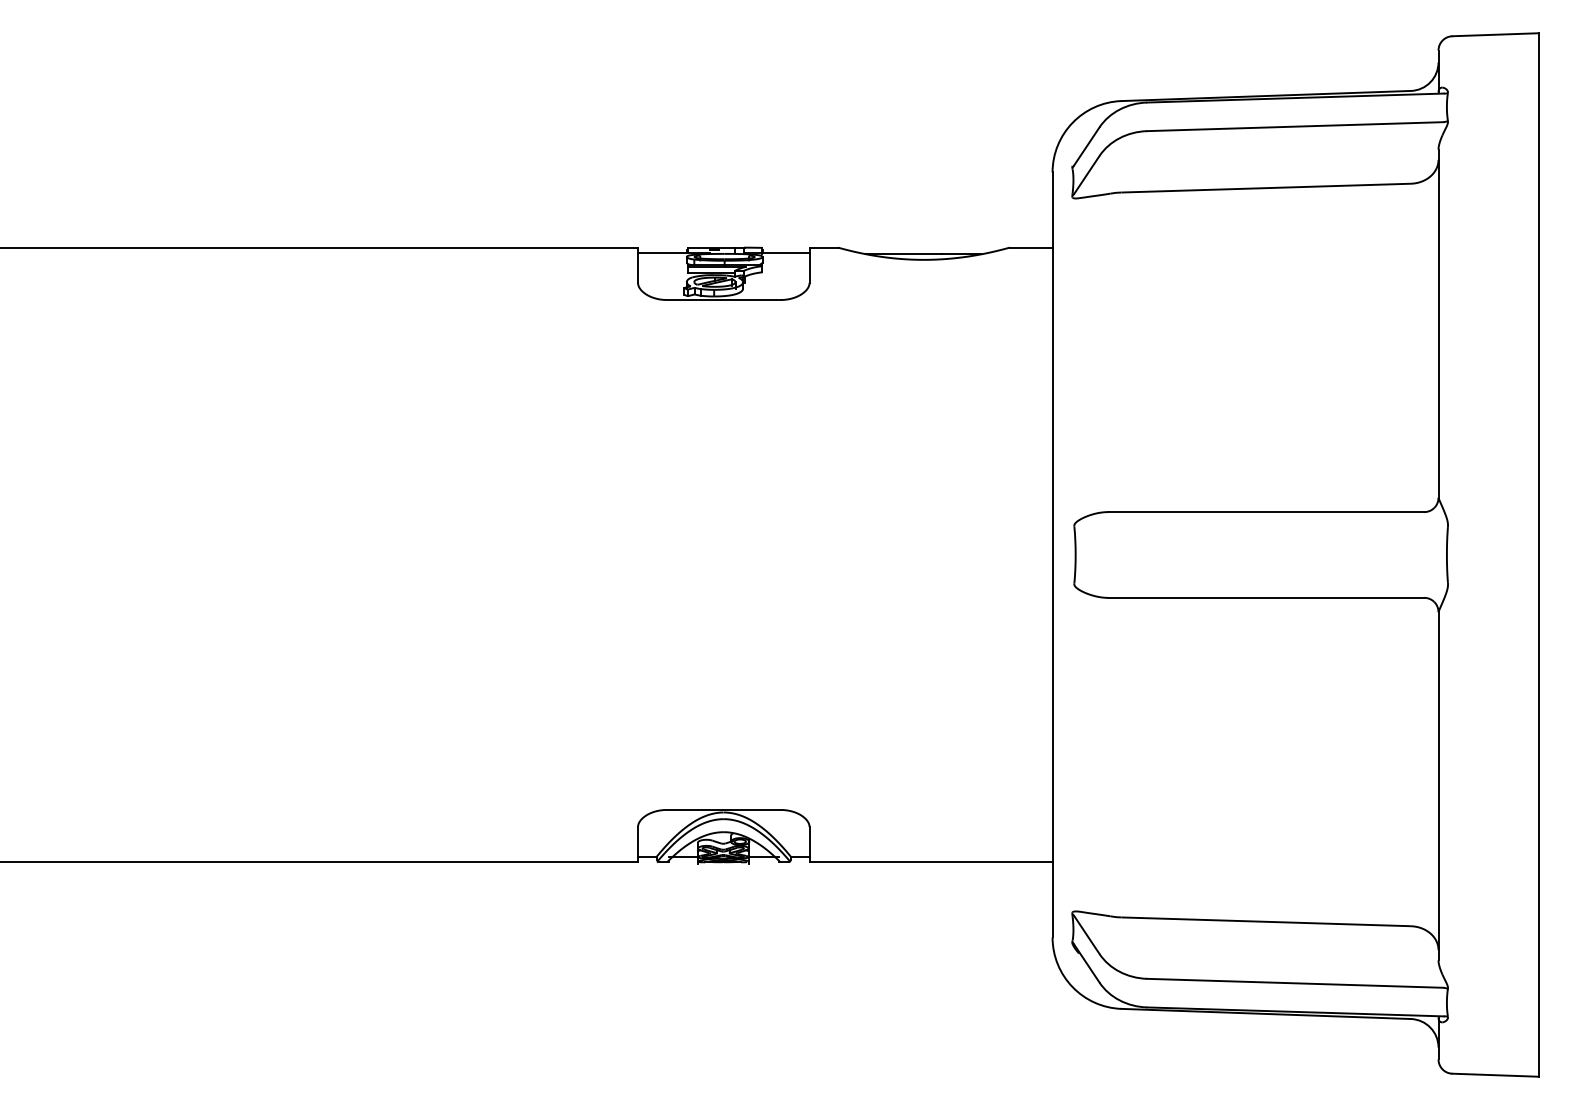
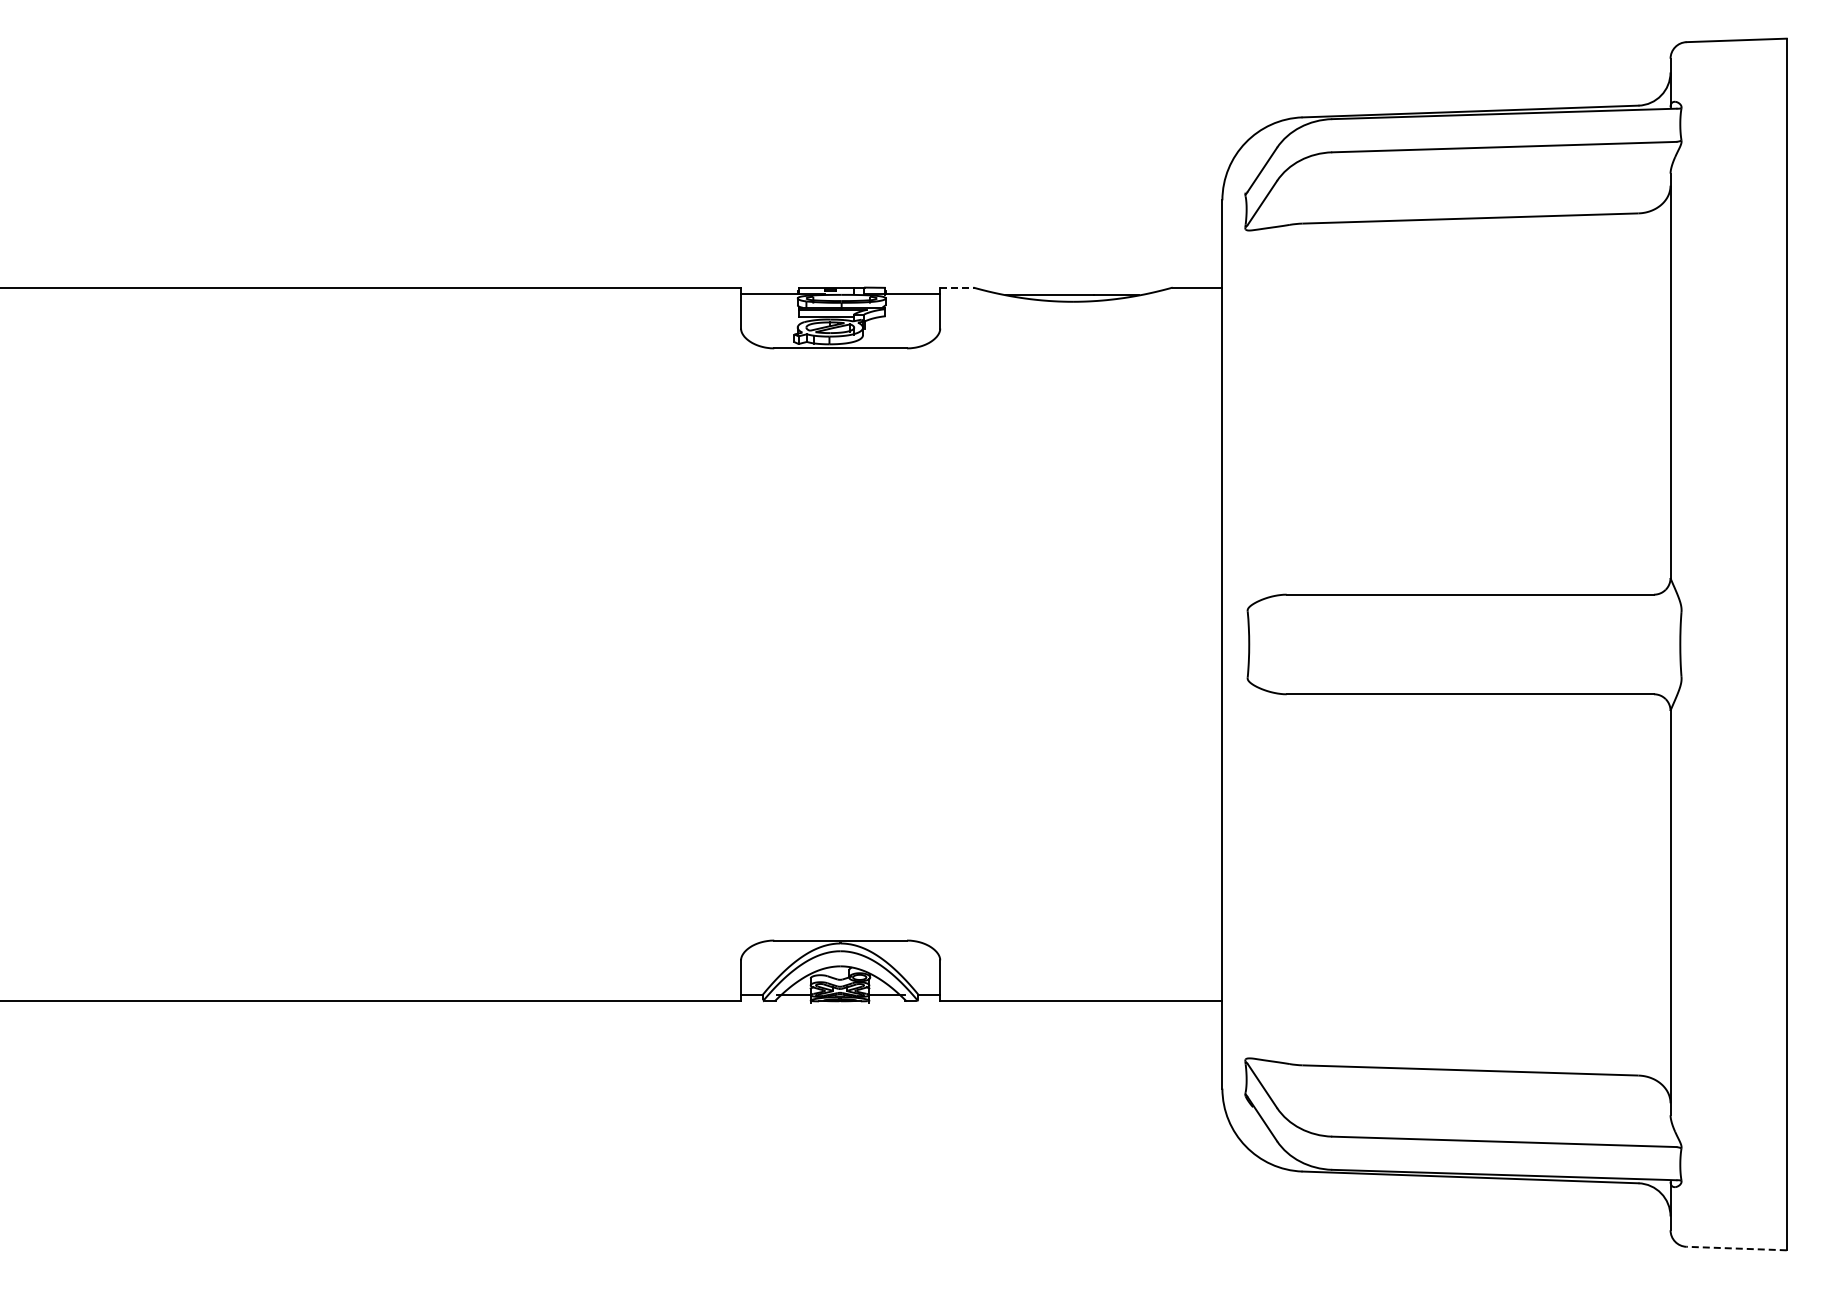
line: (824, 247) -> (957, 287), solid -> dashed
line: (1495, 1075) -> (1736, 1248), solid -> dashed

